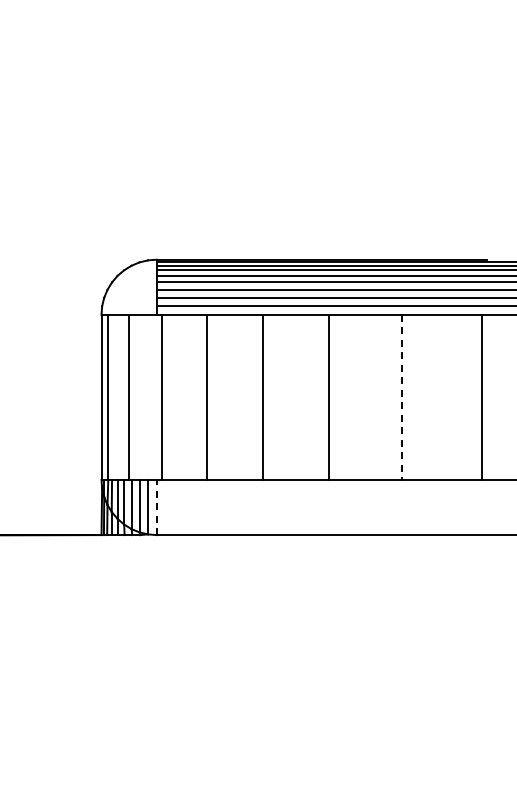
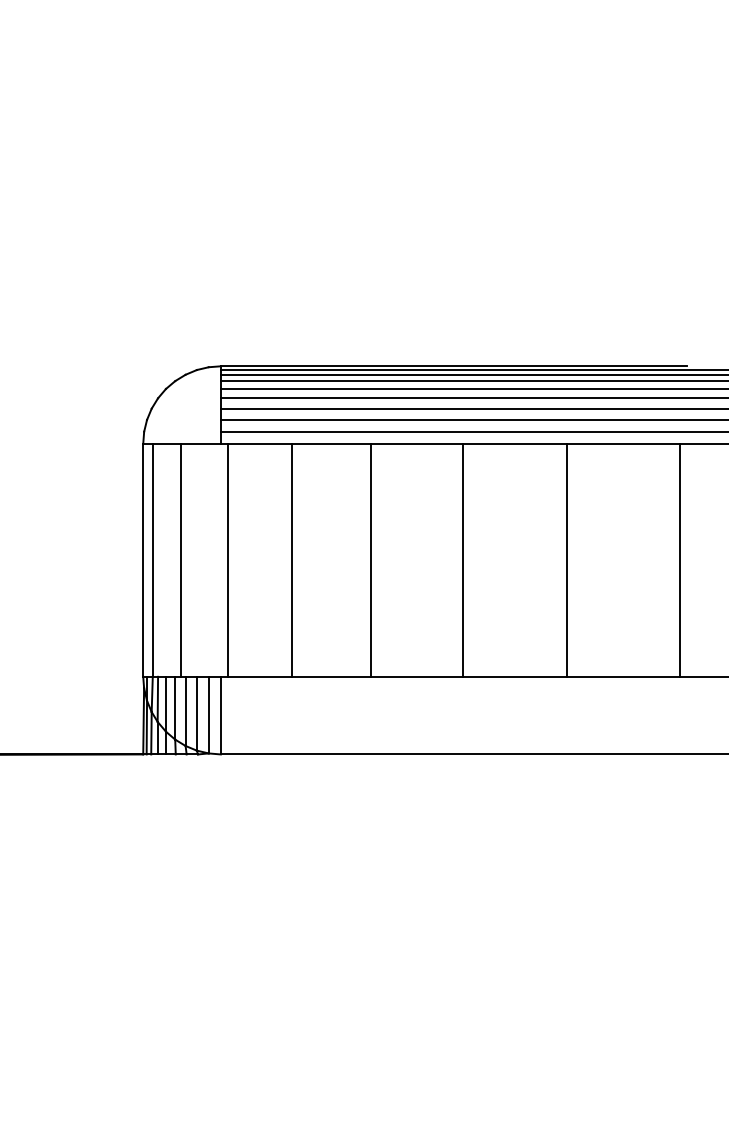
line: (402, 397) -> (567, 560), dashed -> solid
line: (156, 507) -> (220, 715), dashed -> solid

